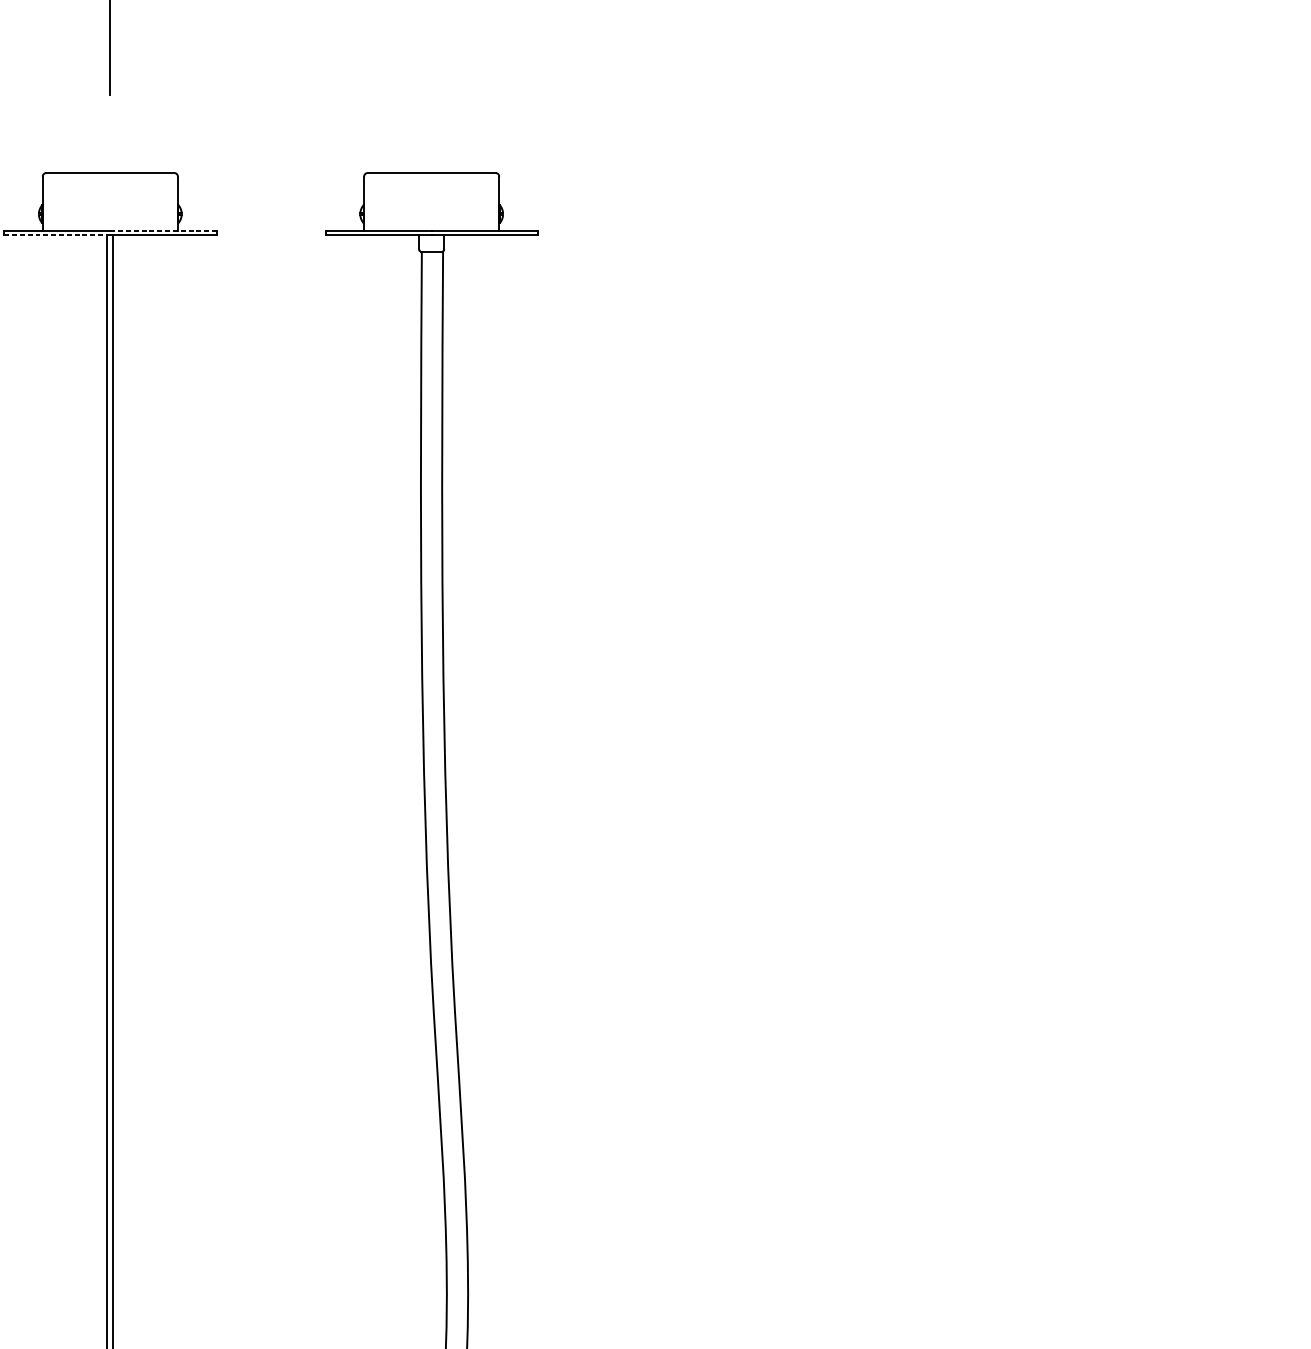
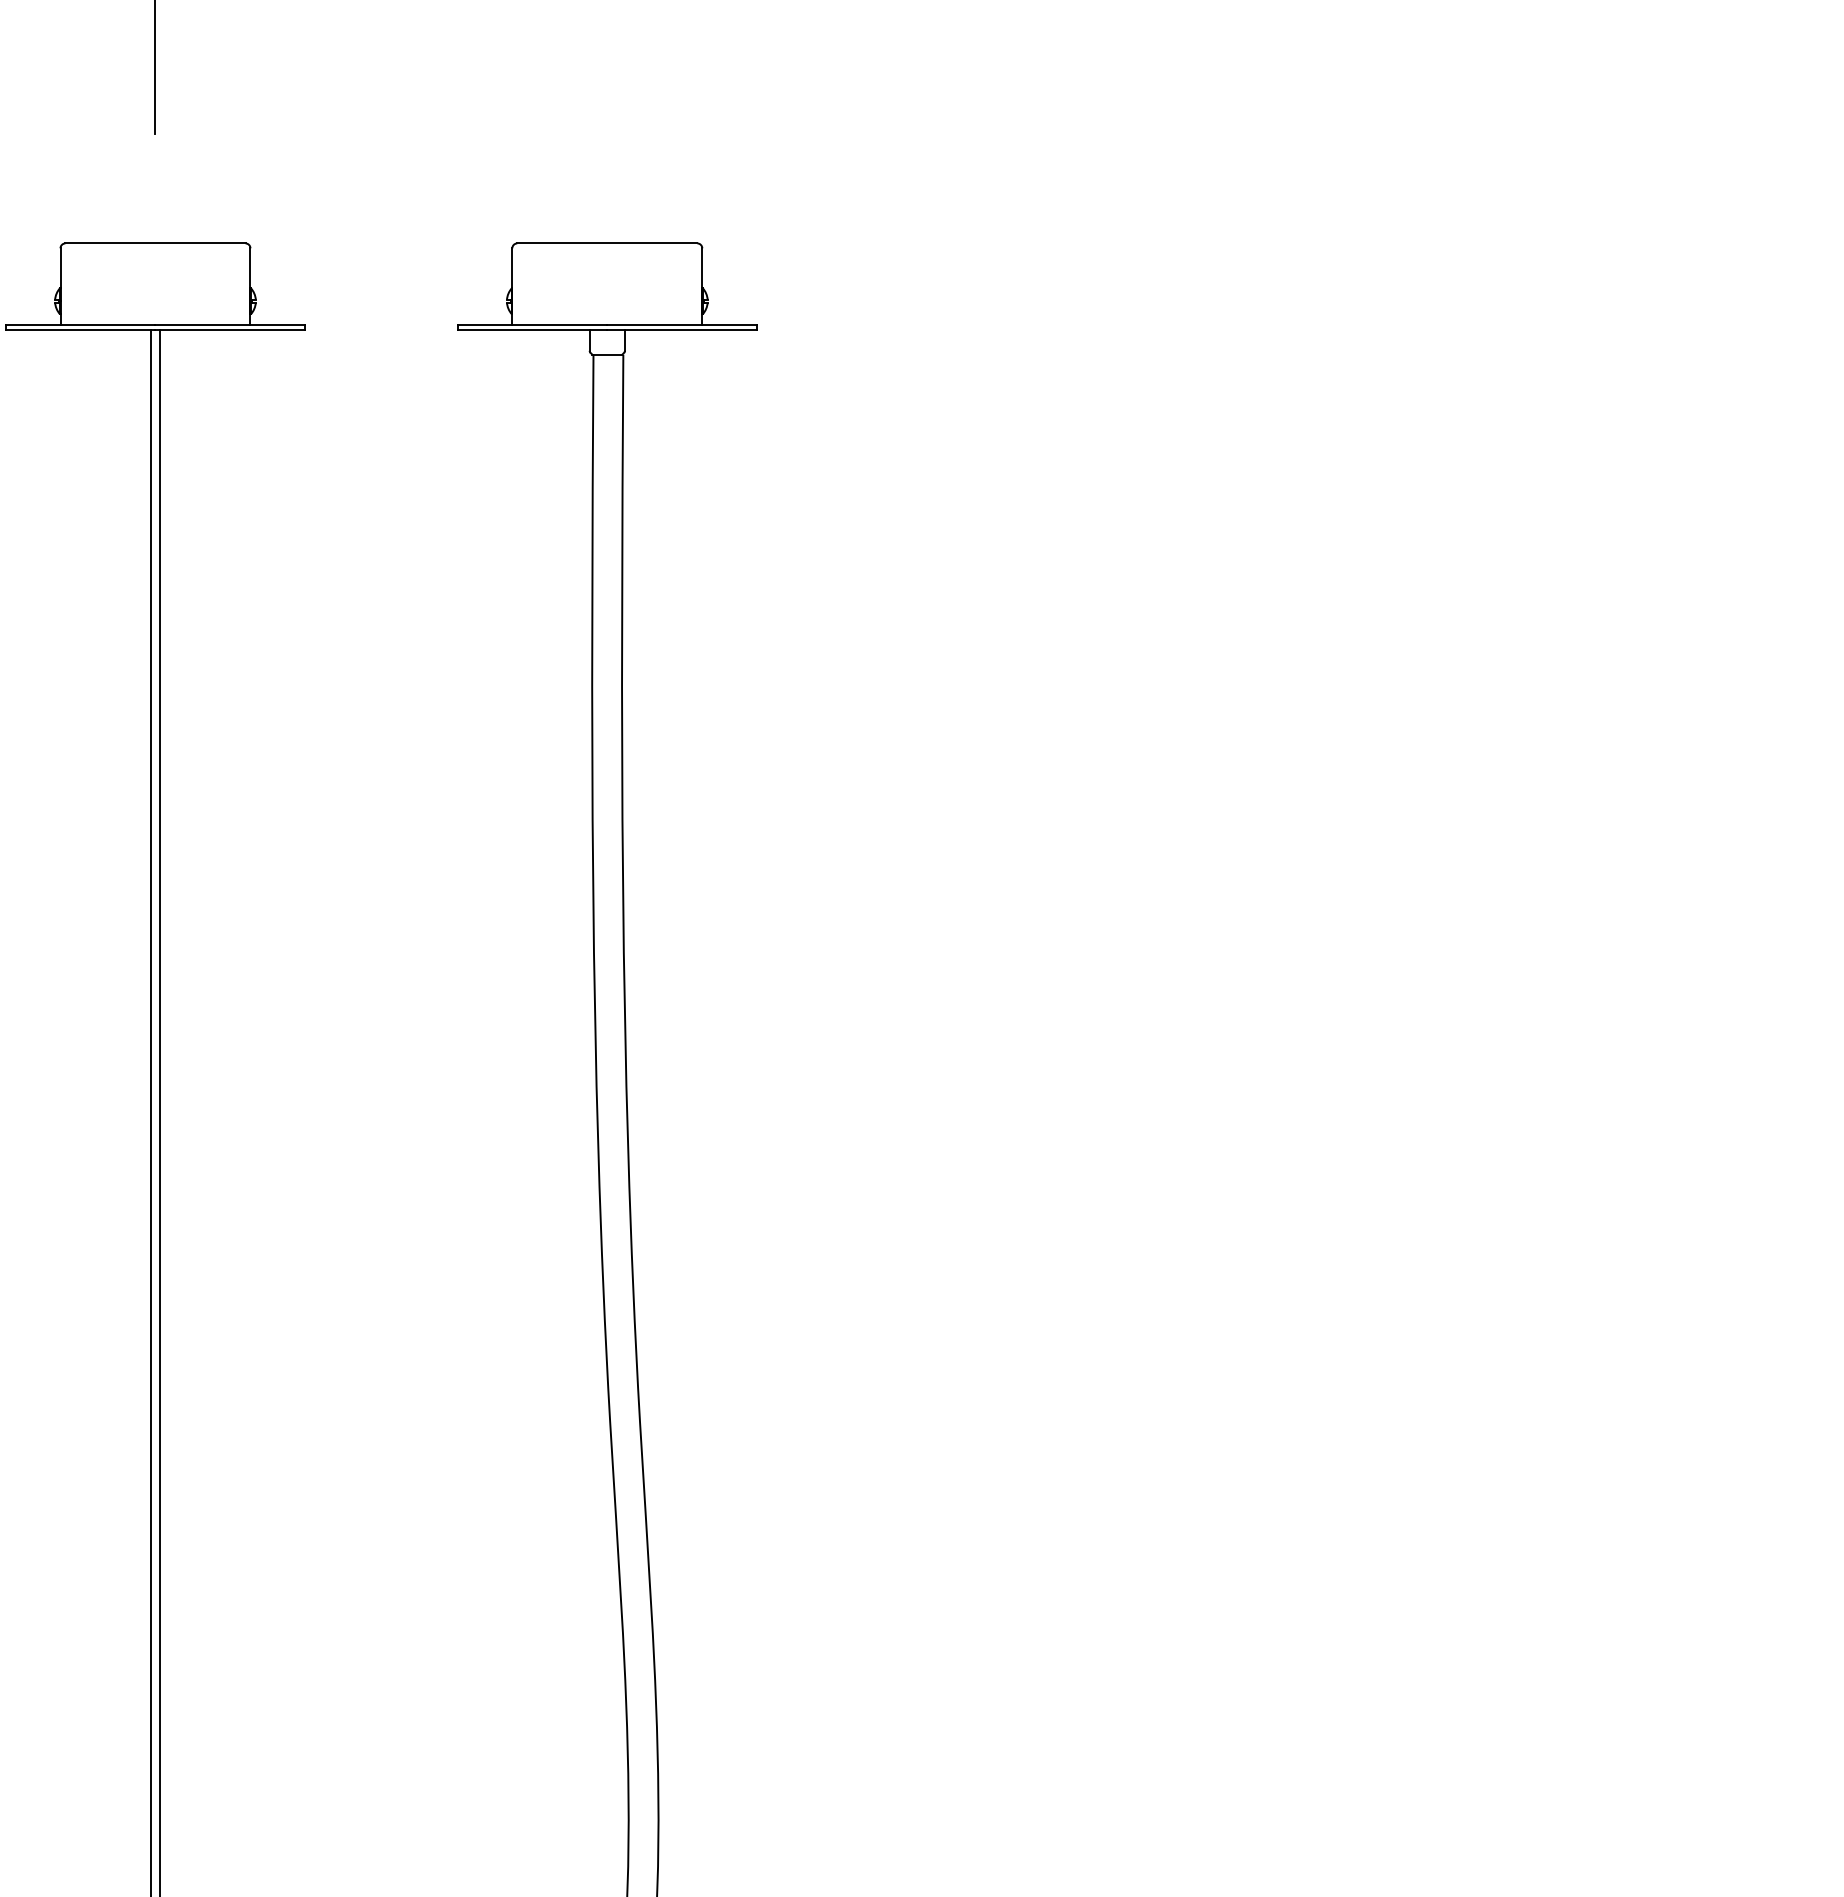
line: (163, 230) -> (230, 324), dashed -> solid
line: (57, 234) -> (80, 330), dashed -> solid

